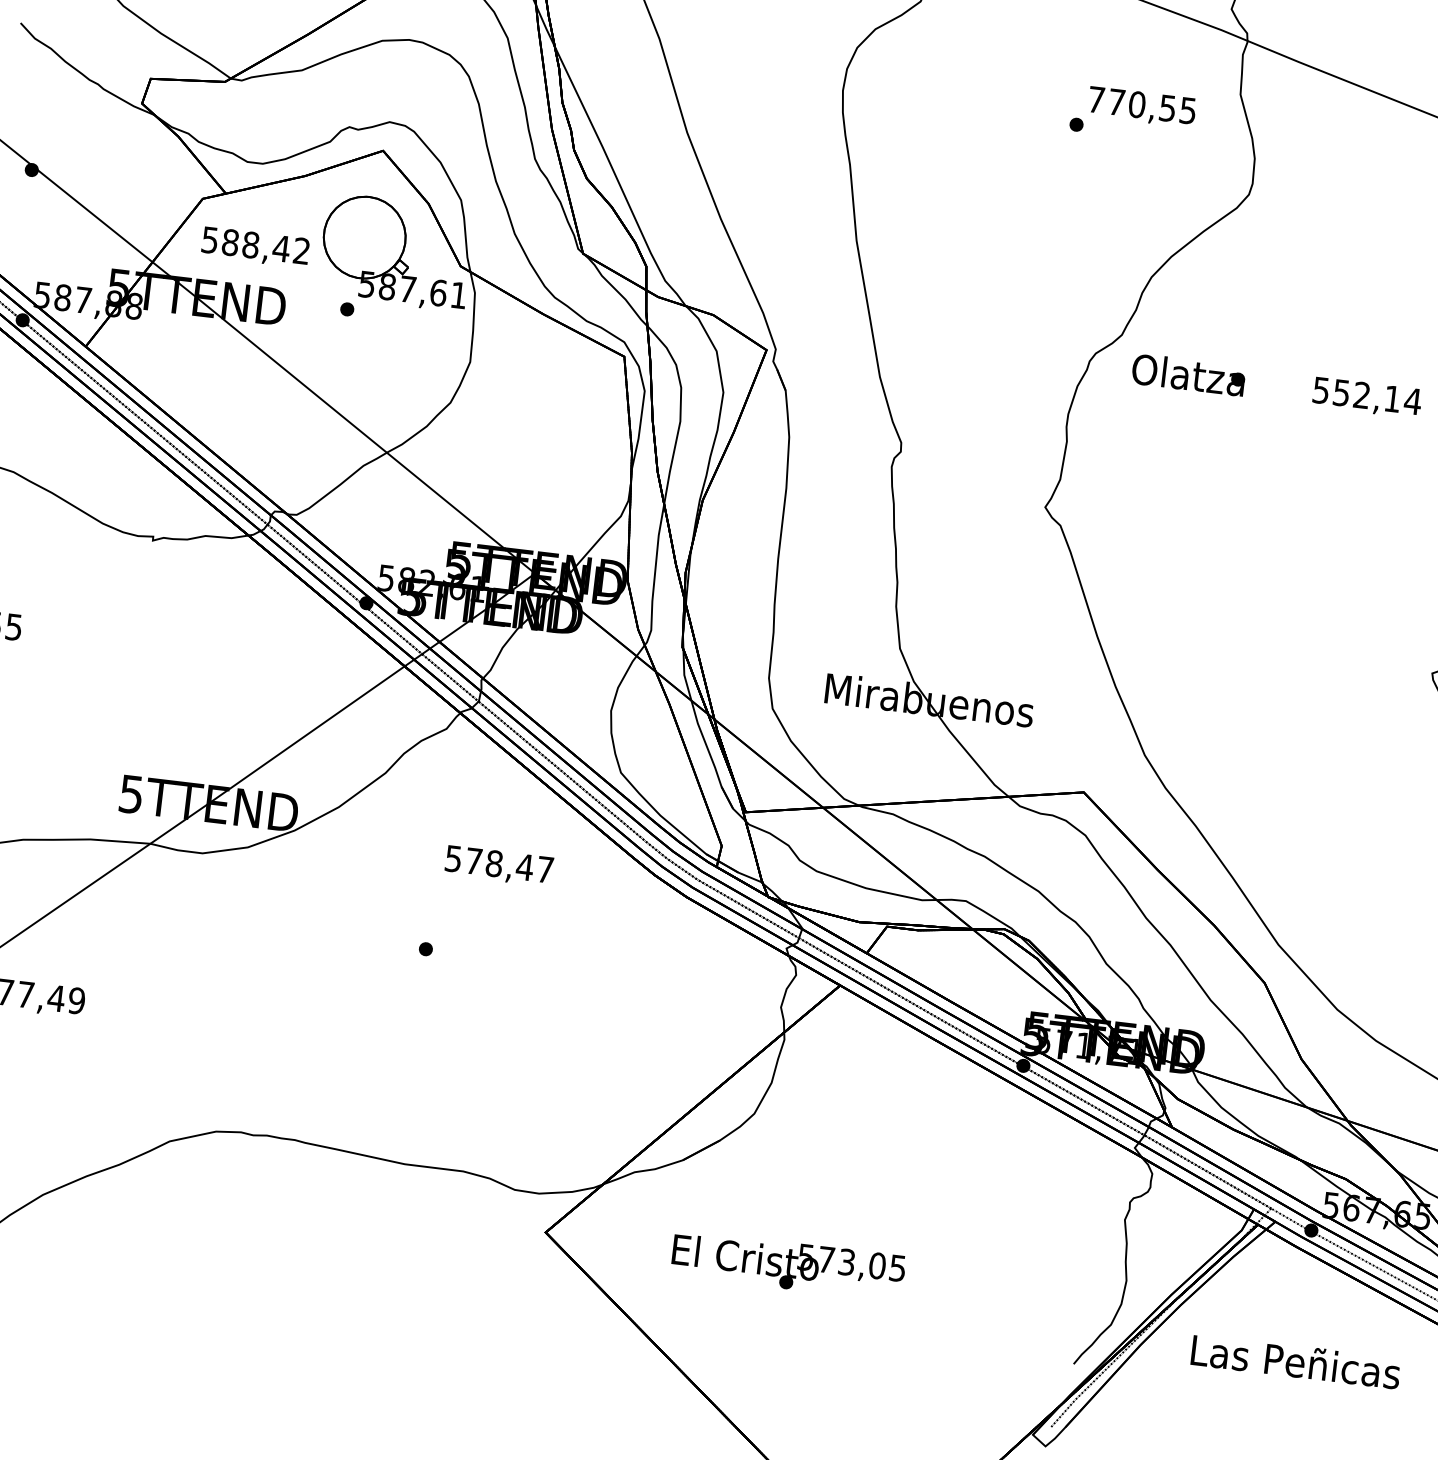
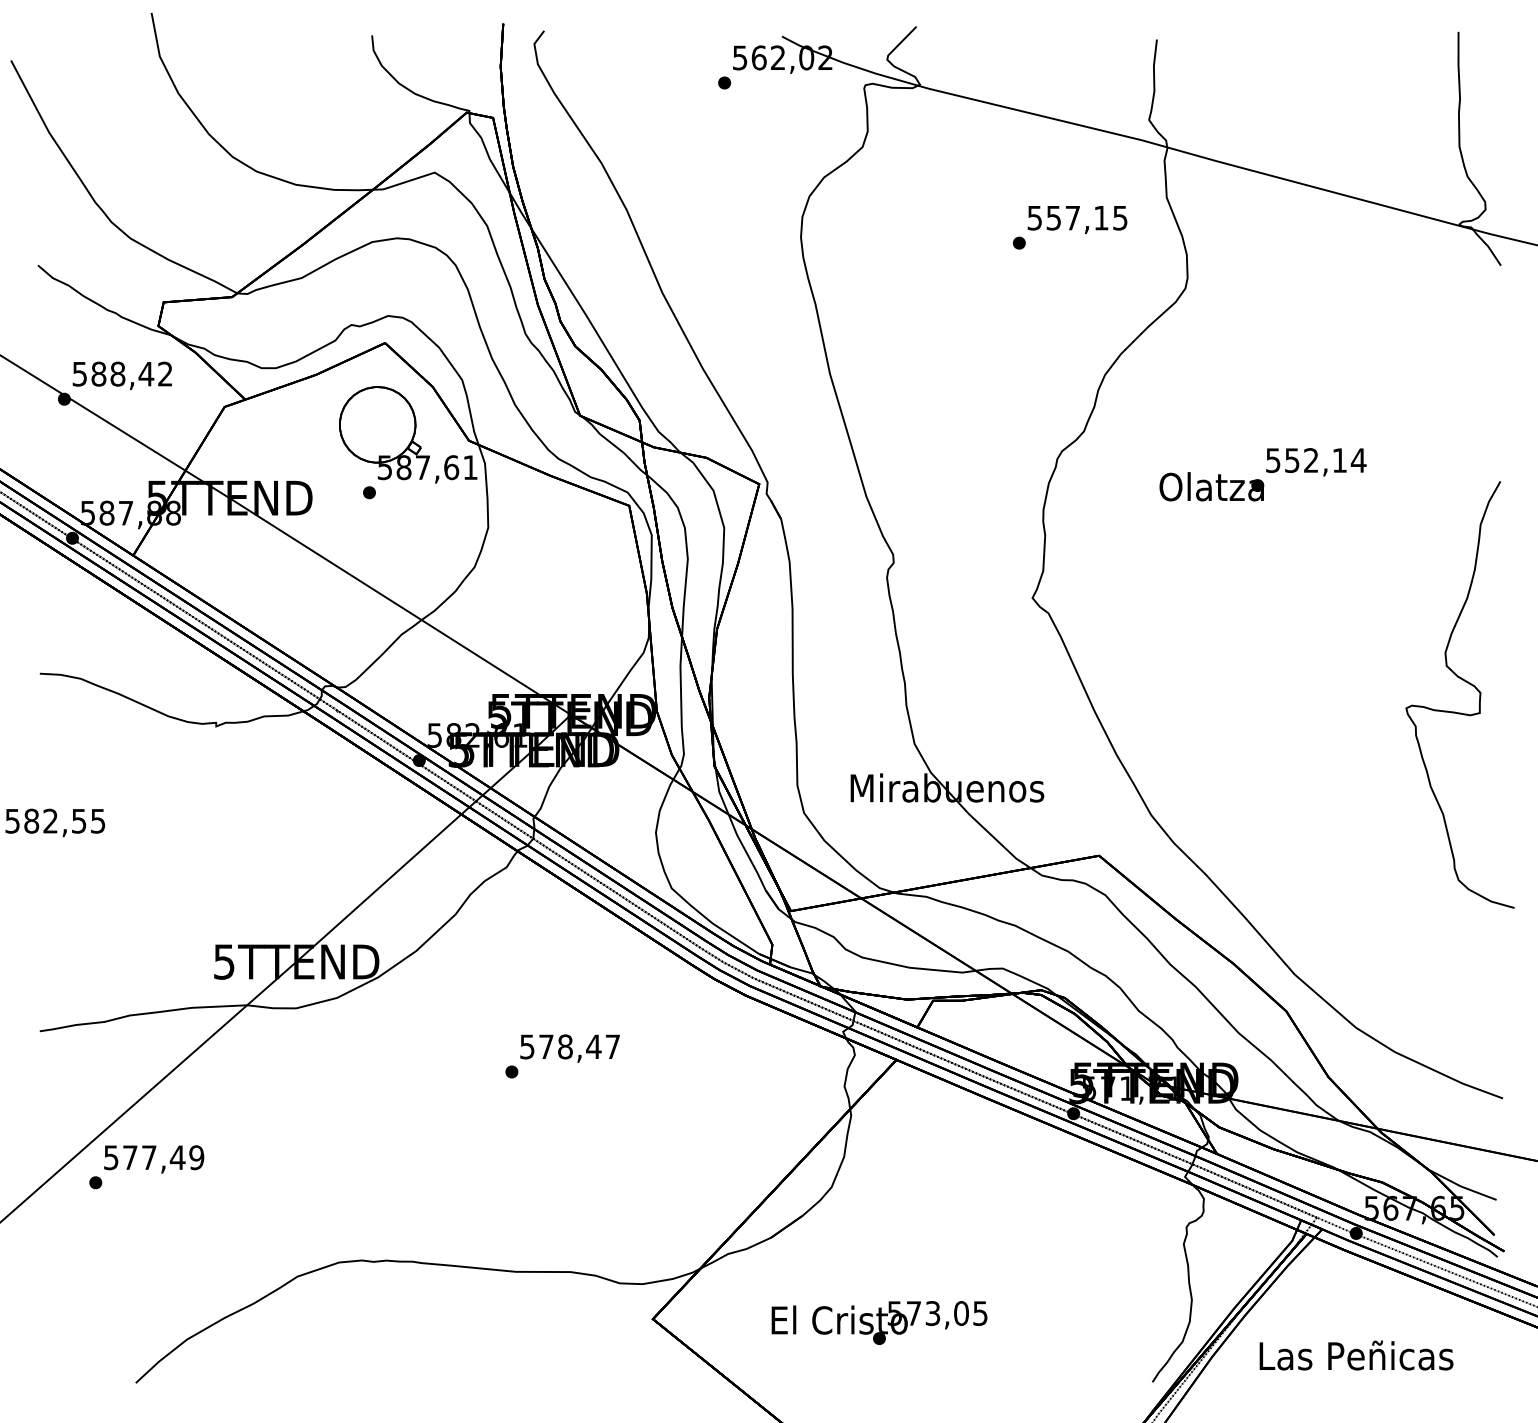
text: (1131, 103) -> (1067, 217), 770,55 -> 557,15
text: (254, 246) -> (121, 375), moved
text: (1188, 374) -> (1211, 486), moved
text: (498, 865) -> (569, 1048), moved

